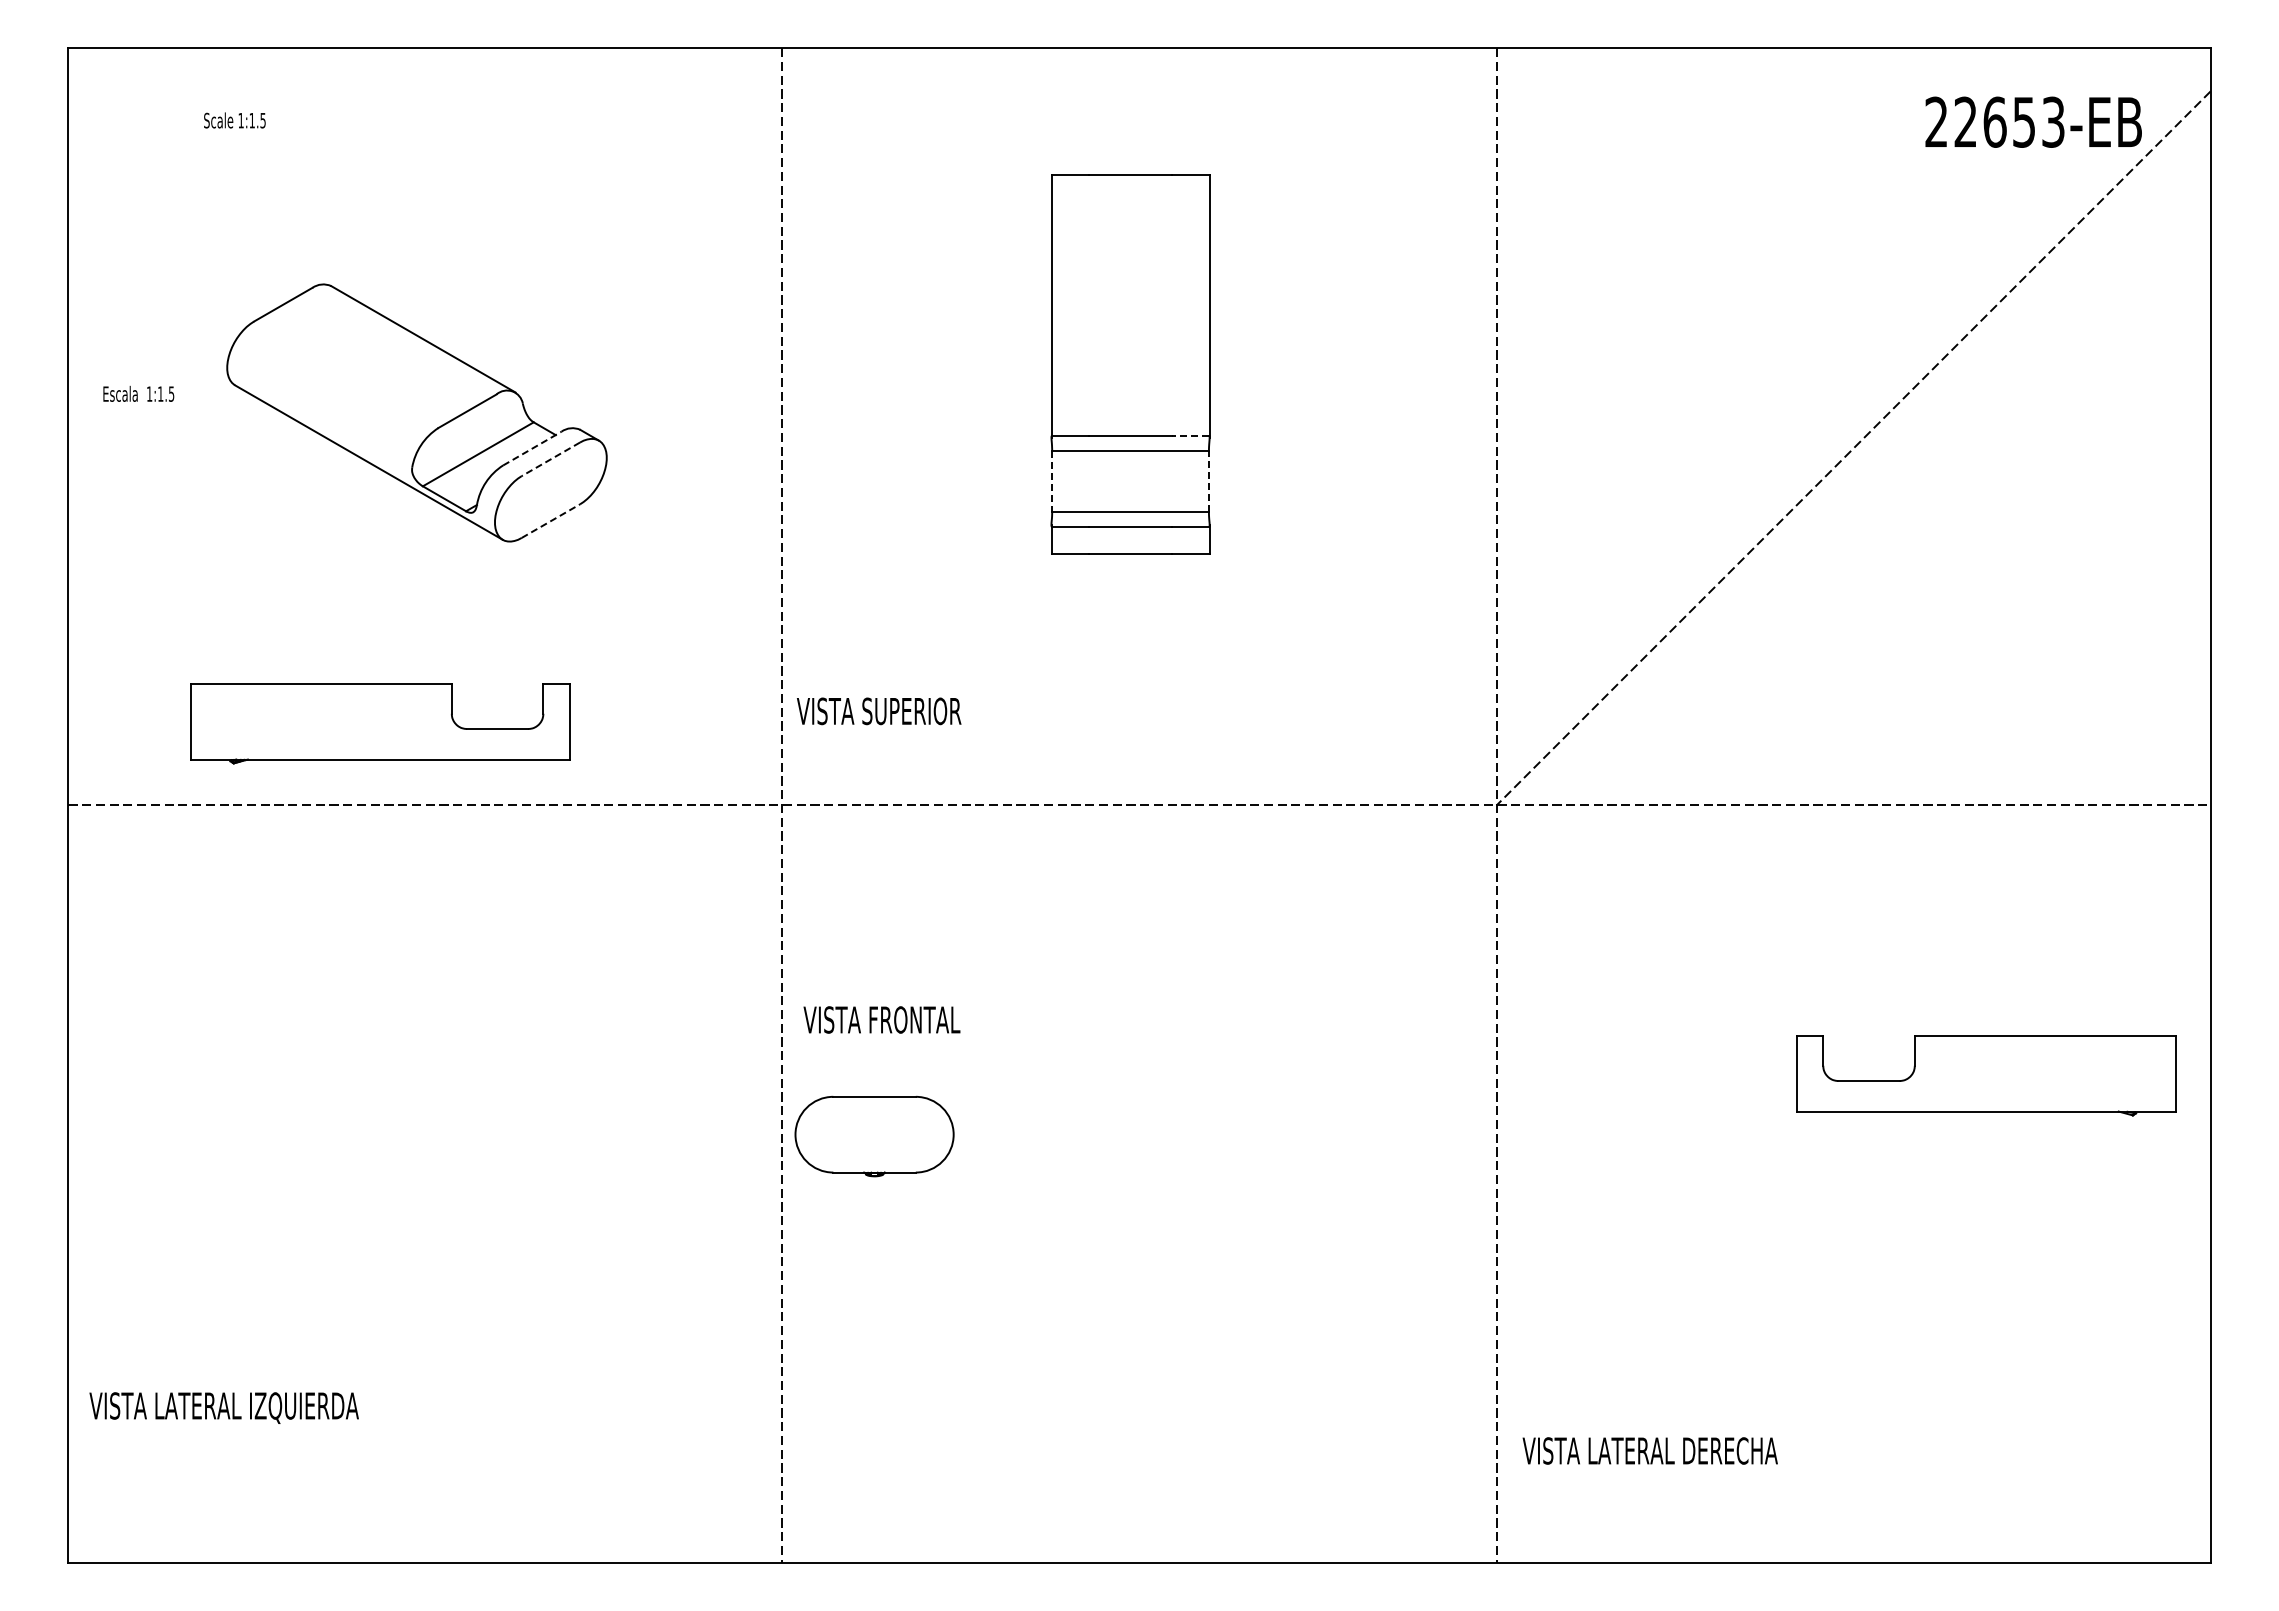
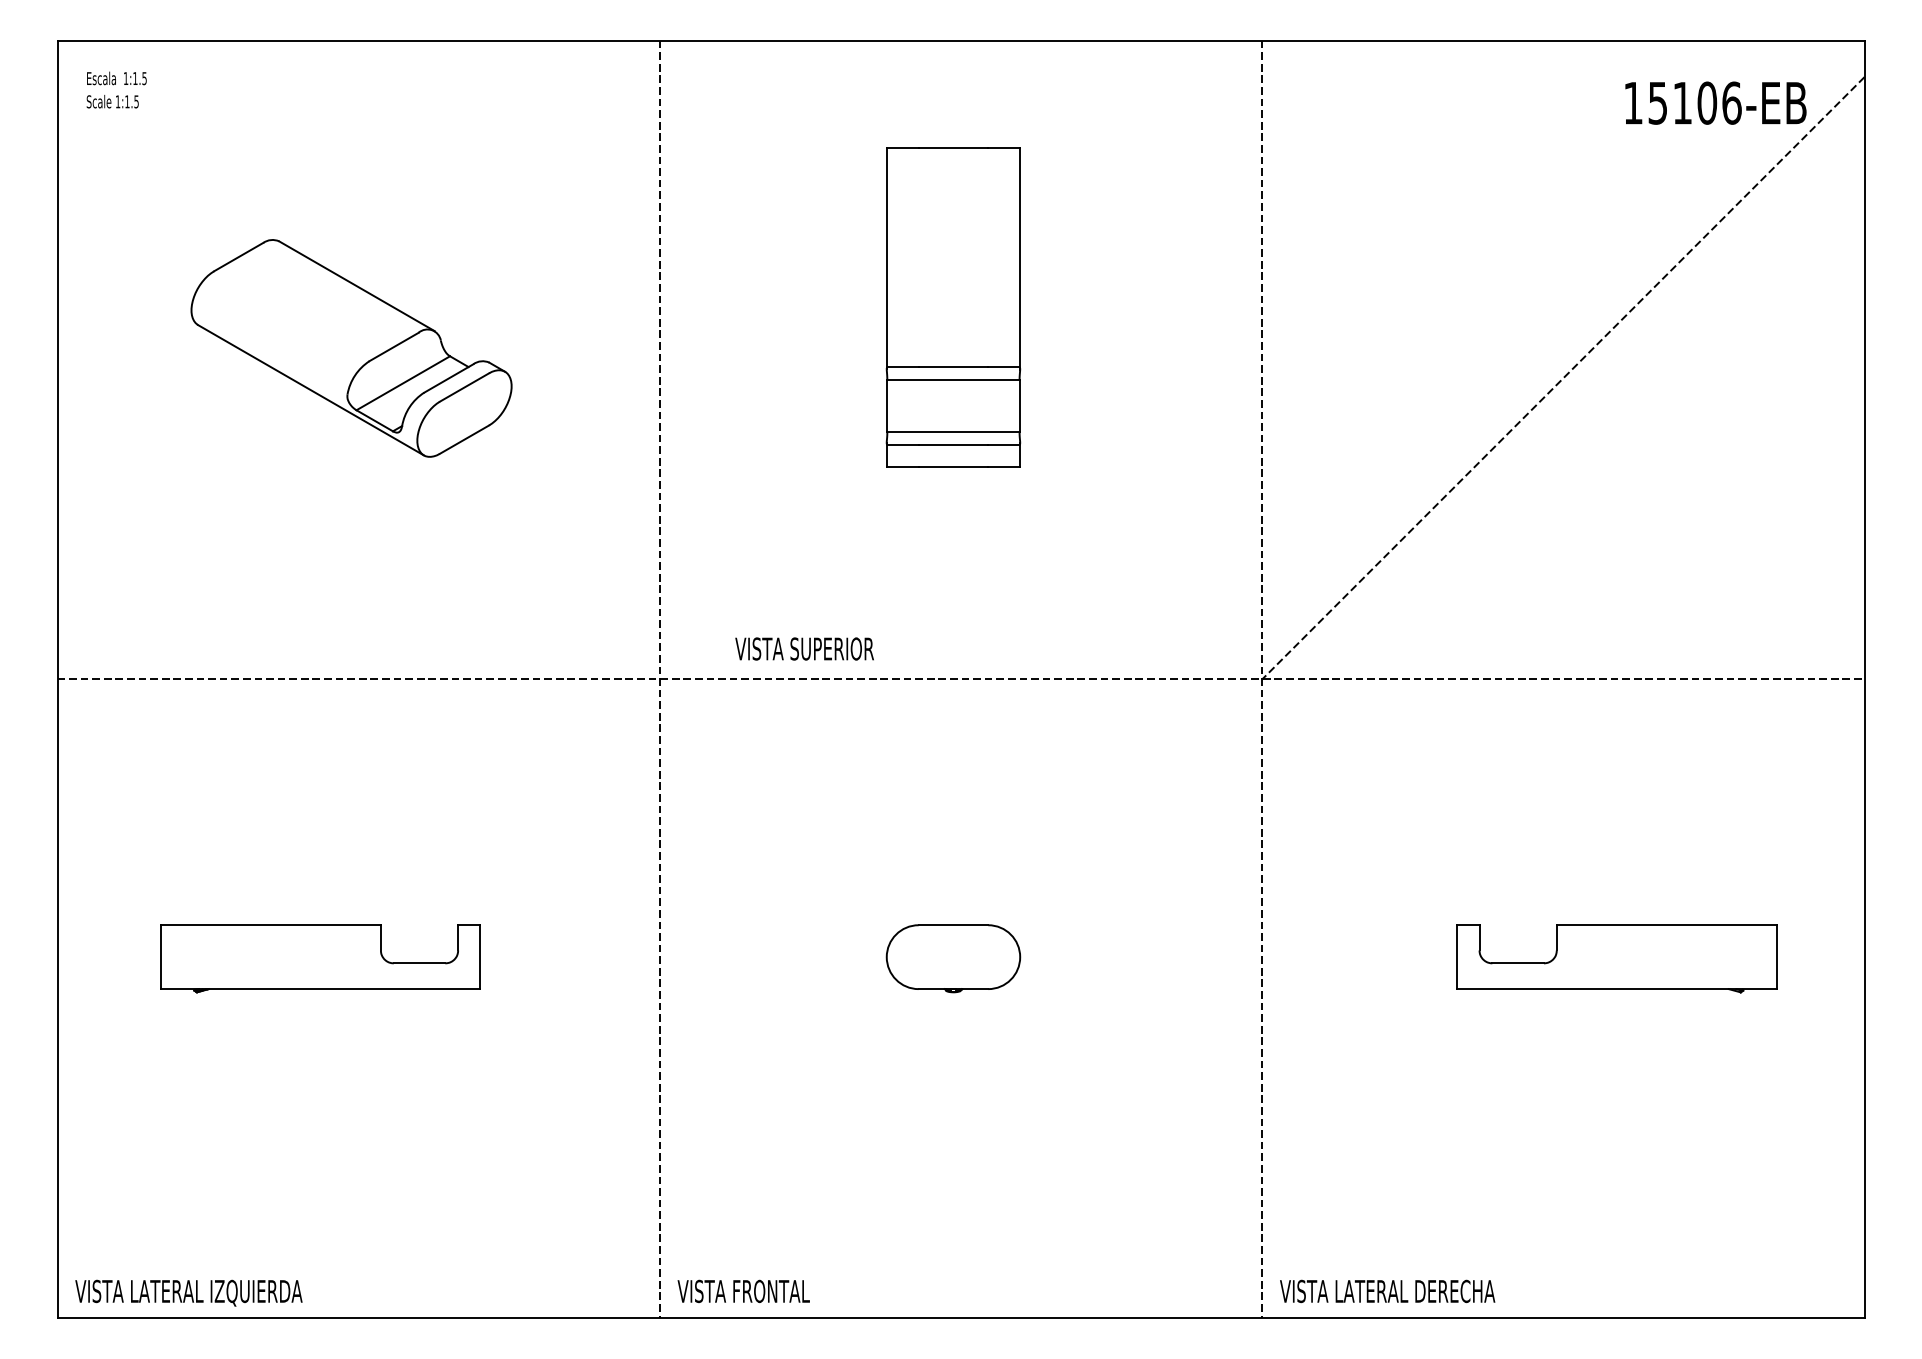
text: (234, 120) -> (112, 101), moved
text: (1995, 121) -> (1683, 102), 22653-EB -> 15106-EB
text: (138, 393) -> (116, 78), moved
line: (1190, 435) -> (1004, 367), dashed -> solid
line: (532, 448) -> (448, 378), dashed -> solid
line: (550, 459) -> (464, 387), dashed -> solid
line: (1052, 481) -> (887, 406), dashed -> solid
line: (1208, 481) -> (1019, 406), dashed -> solid
line: (550, 521) -> (464, 439), dashed -> solid
text: (879, 711) -> (804, 649), moved
part: (380, 723) -> (320, 958), moved
text: (881, 1019) -> (743, 1291), moved
part: (1986, 1075) -> (1617, 958), moved
part: (874, 1136) -> (953, 958), moved
text: (223, 1407) -> (188, 1292), moved
text: (1649, 1450) -> (1386, 1291), moved

